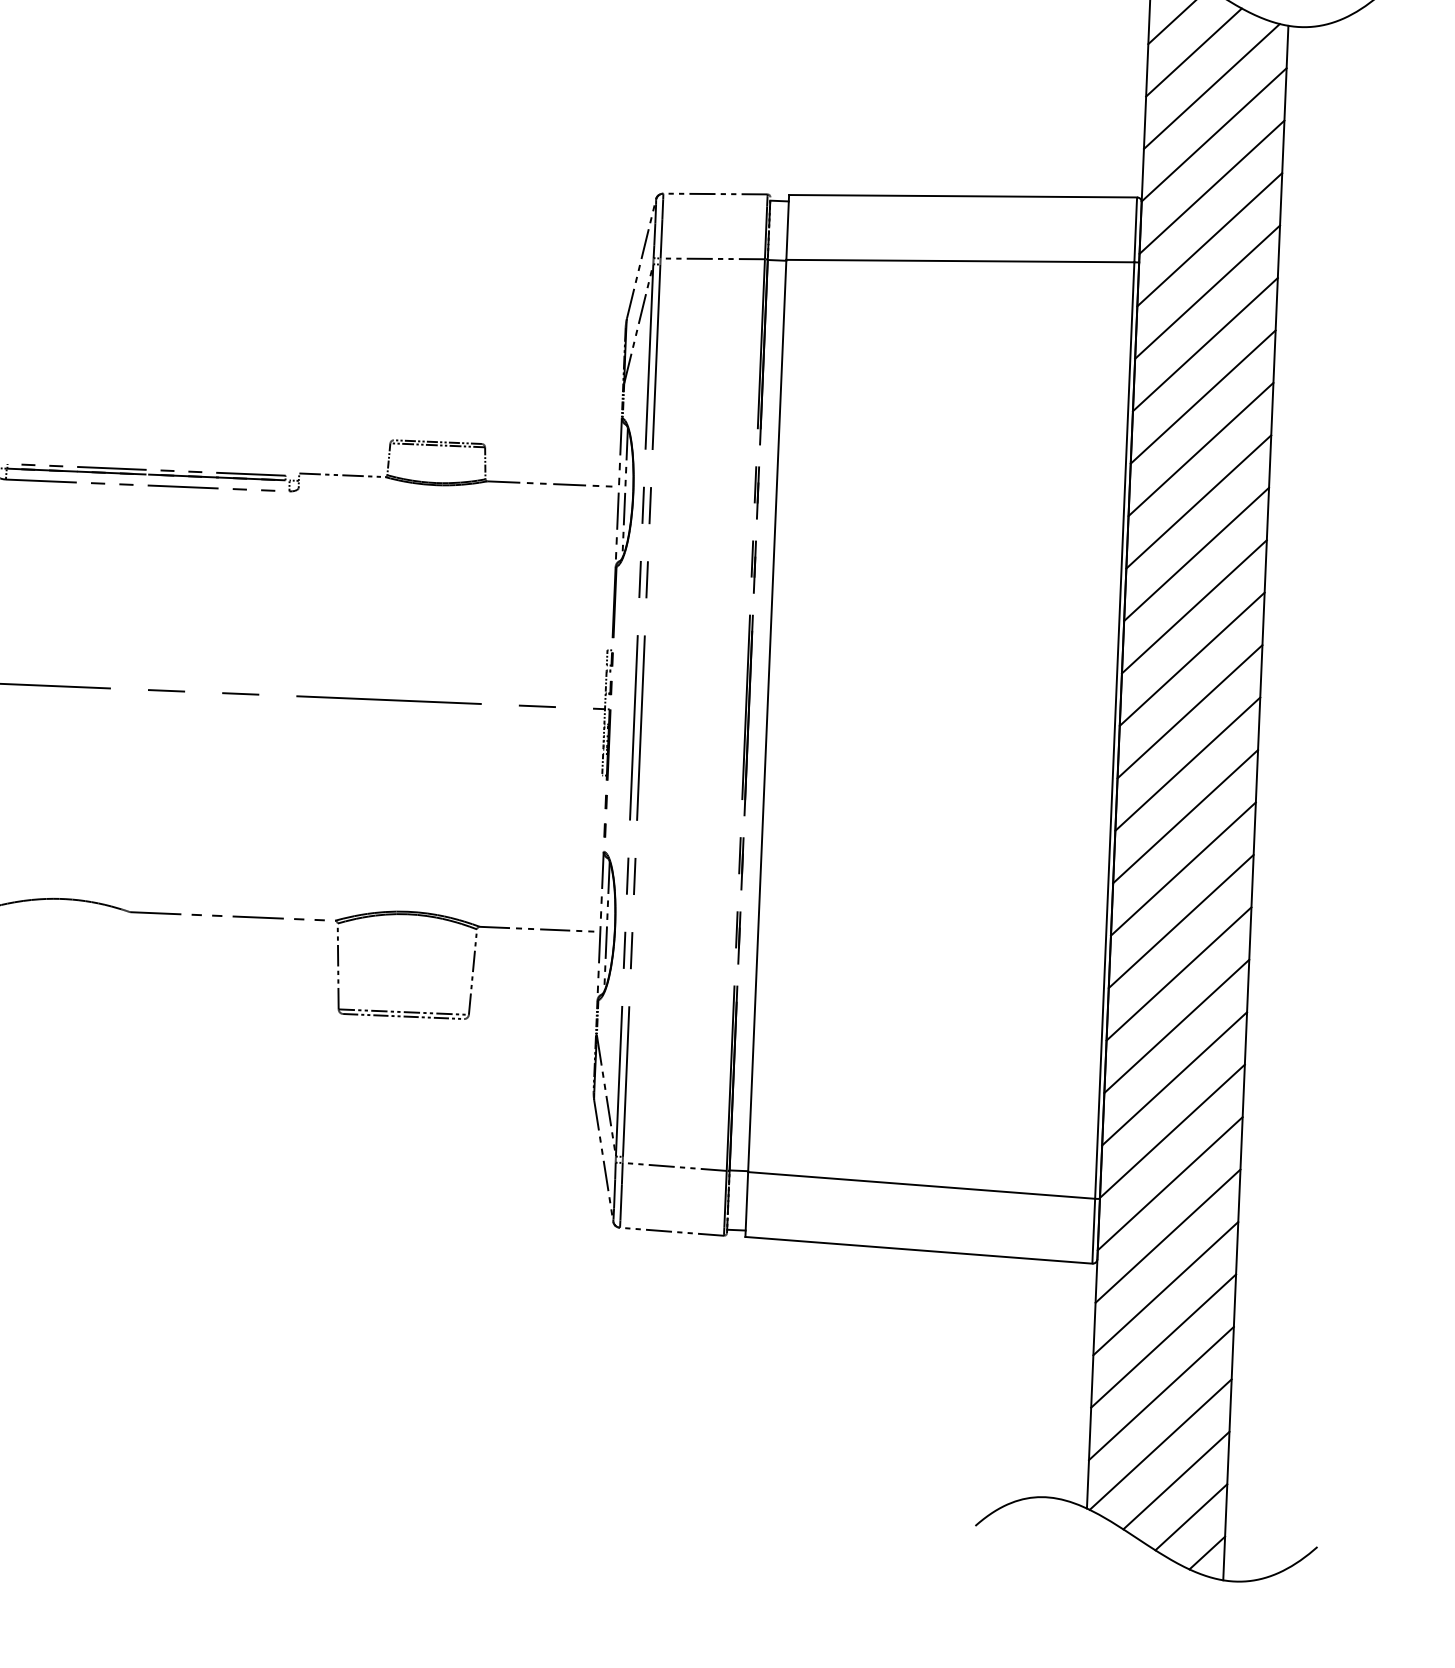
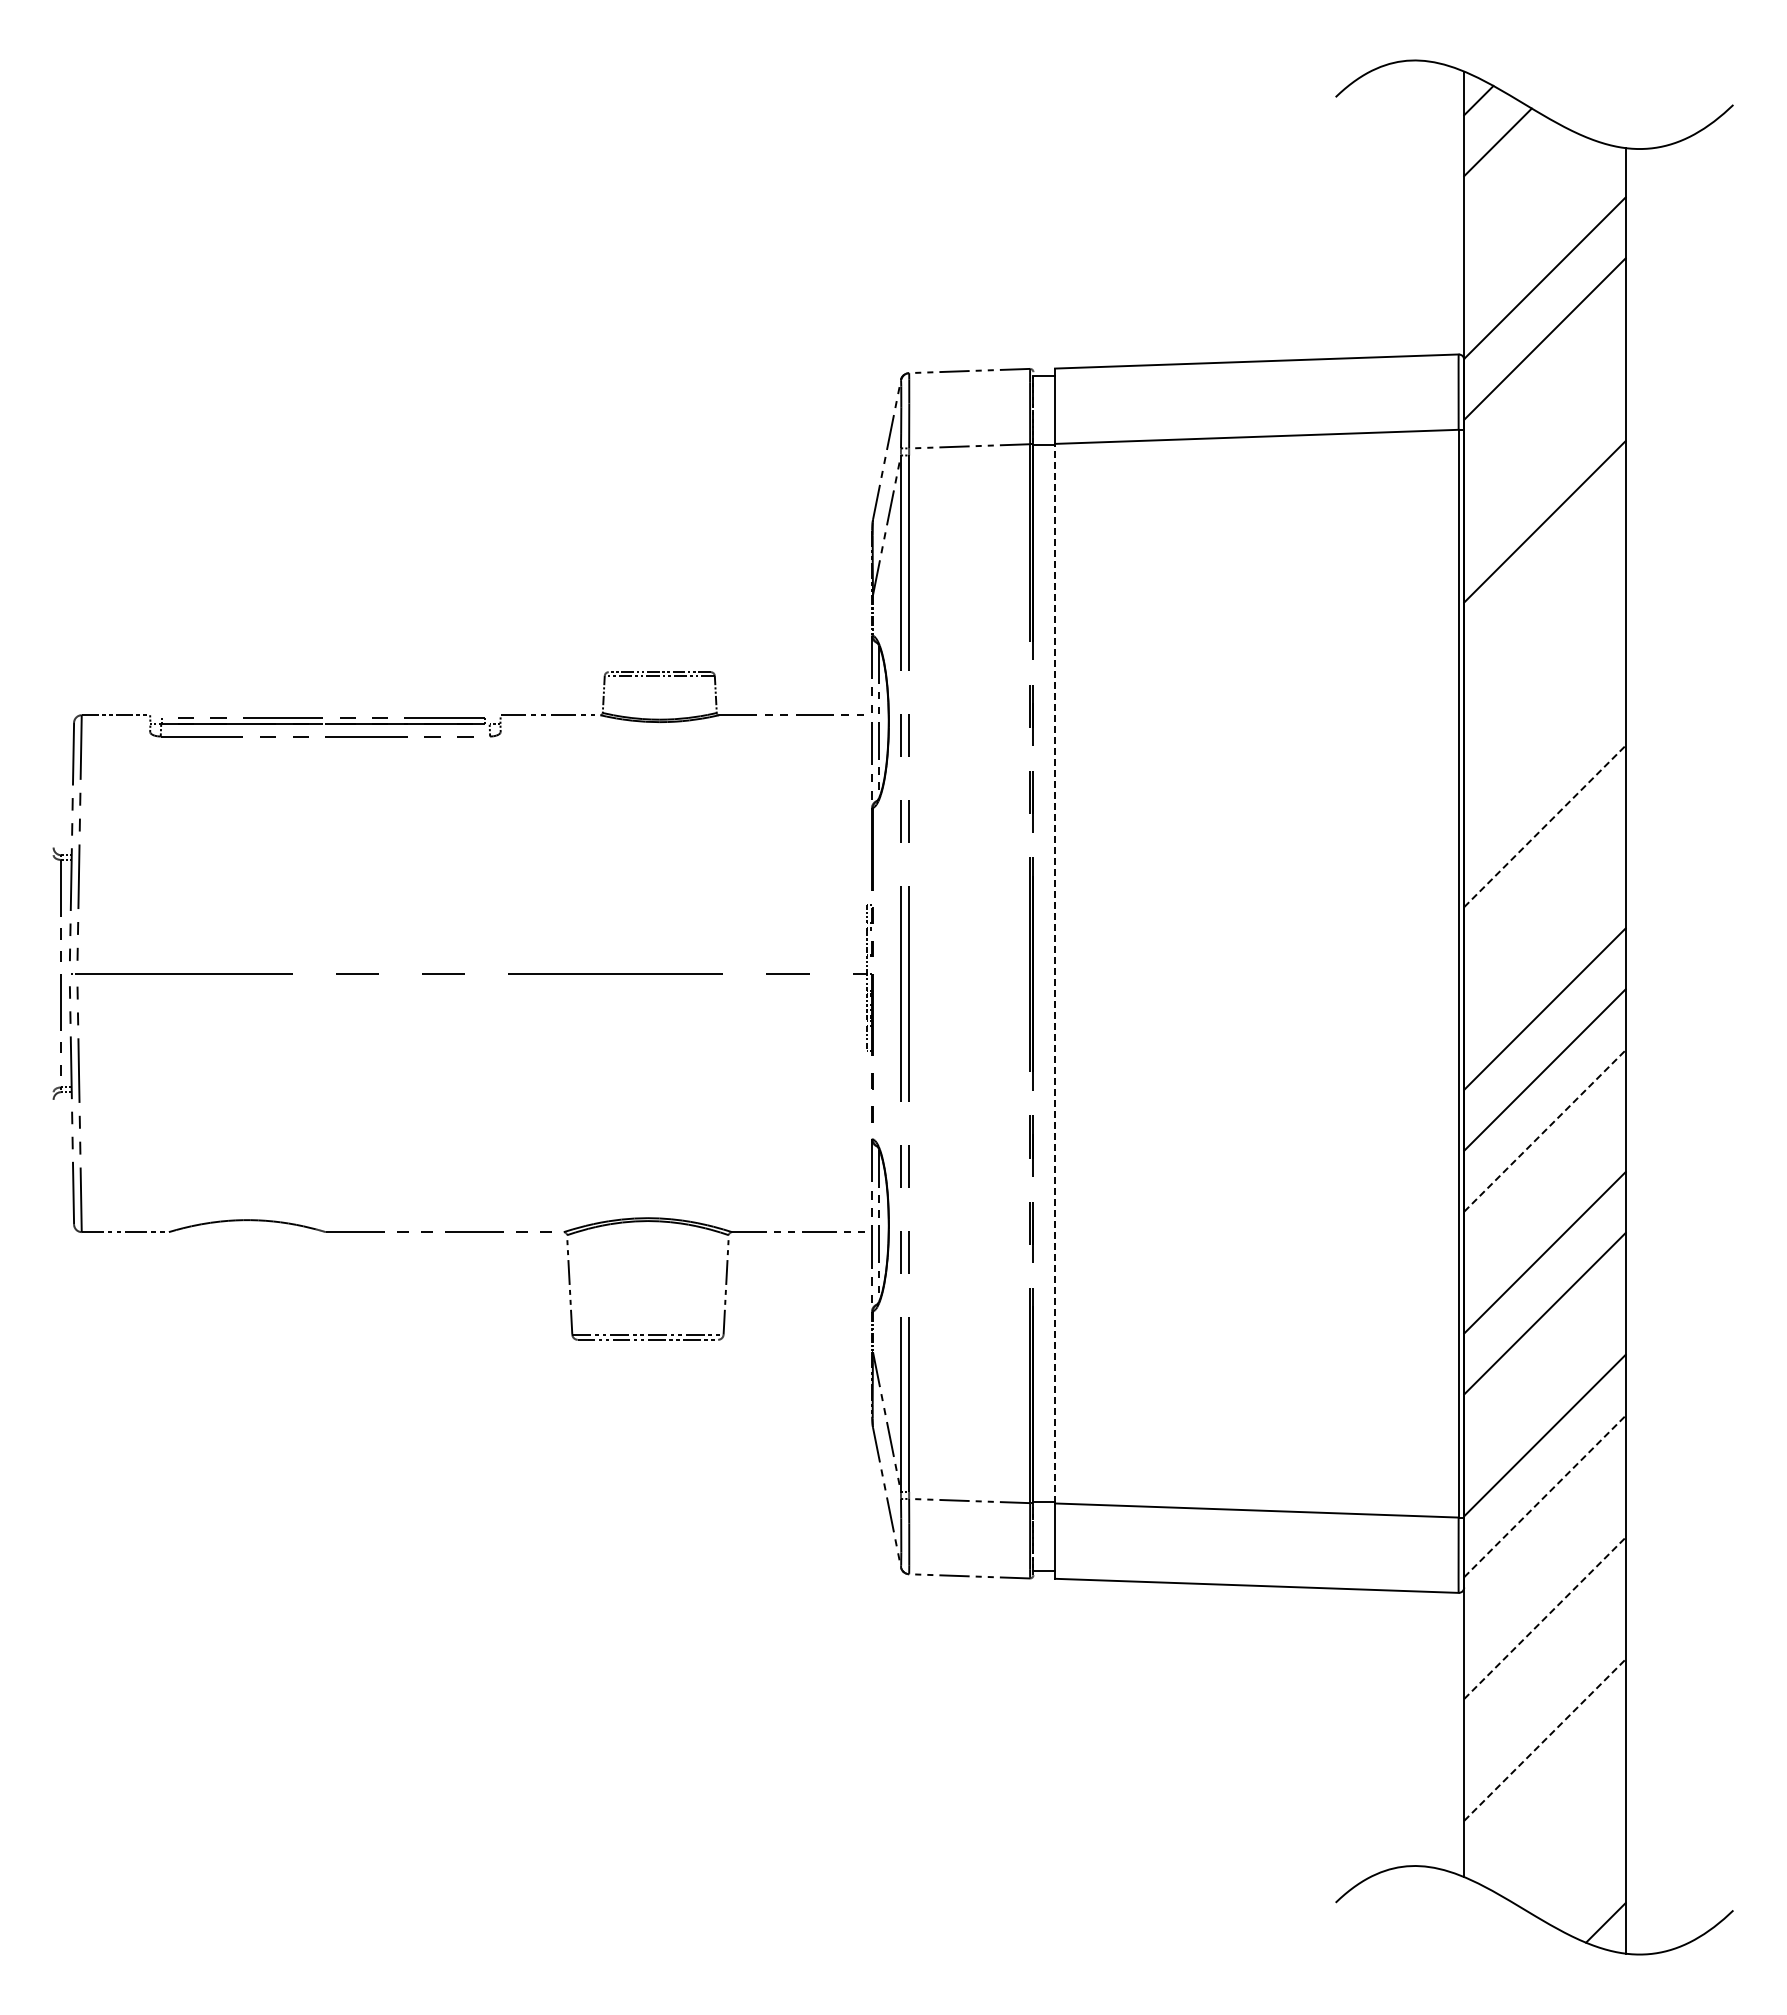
line: (1193, 52) -> (1517, 183), removed
line: (1211, 86) -> (1539, 222), removed
line: (1209, 239) -> (1544, 399), removed
line: (1207, 291) -> (1544, 460), removed
line: (1202, 396) -> (1544, 582), removed
line: (1200, 449) -> (1544, 643), removed
line: (1198, 501) -> (1544, 704), removed
line: (1196, 554) -> (1544, 765), removed
line: (1194, 606) -> (1545, 826), solid -> dashed
line: (1191, 659) -> (1544, 887), removed
line: (1189, 711) -> (1544, 948), removed
line: (767, 715) -> (1055, 973), solid -> dashed
line: (1183, 868) -> (1545, 1130), solid -> dashed
line: (1180, 921) -> (1544, 1191), removed
line: (1174, 1078) -> (1544, 1374), removed
line: (1170, 1183) -> (1545, 1496), solid -> dashed
line: (1167, 1236) -> (1544, 1557), removed
line: (1166, 1287) -> (1545, 1617), solid -> dashed
line: (1163, 1340) -> (1544, 1678), removed
line: (1161, 1393) -> (1545, 1739), solid -> dashed
line: (1160, 1444) -> (1546, 1799), removed
line: (1176, 1480) -> (1566, 1840), removed
line: (1191, 1517) -> (1585, 1882), removed

